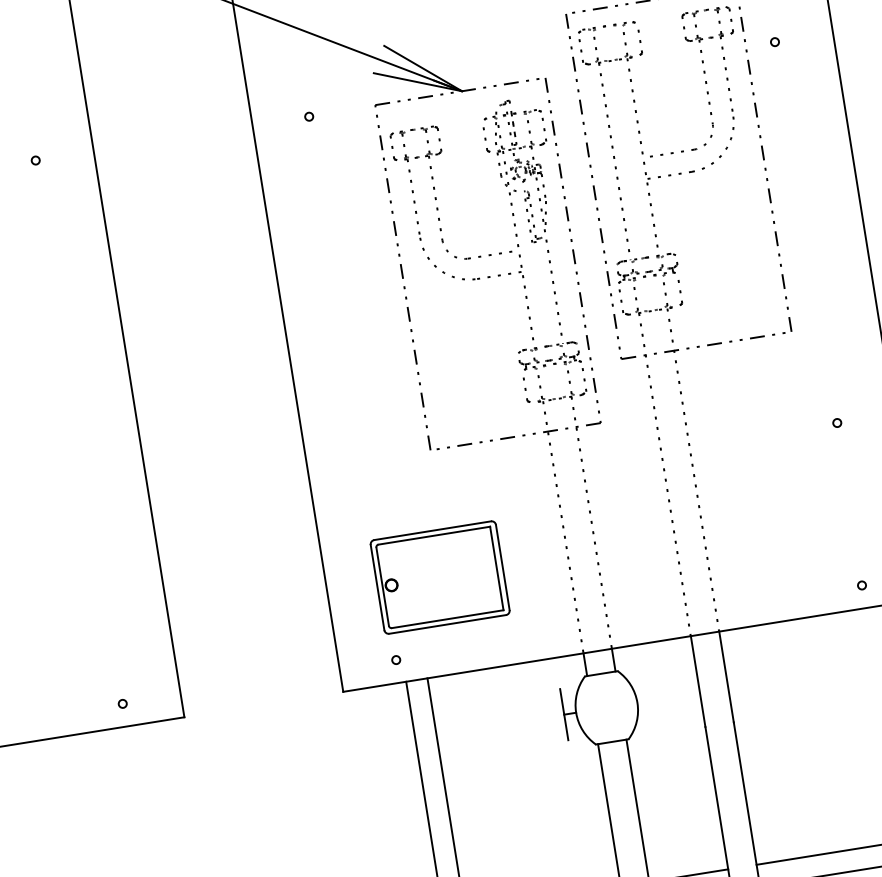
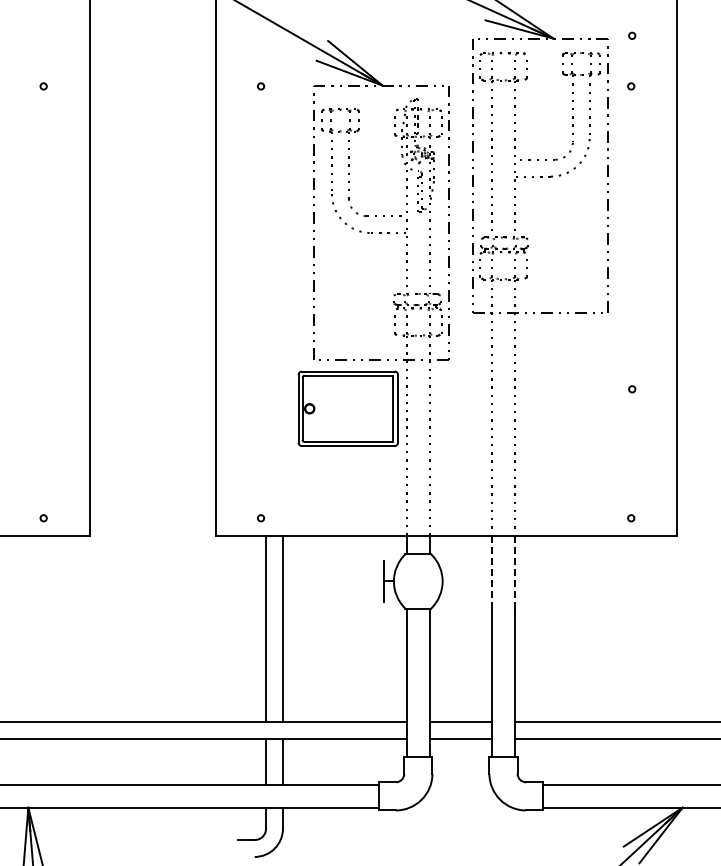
part: (439, 577) -> (347, 408), moved
line: (726, 677) -> (514, 572), solid -> dashed
line: (698, 681) -> (492, 572), solid -> dashed

